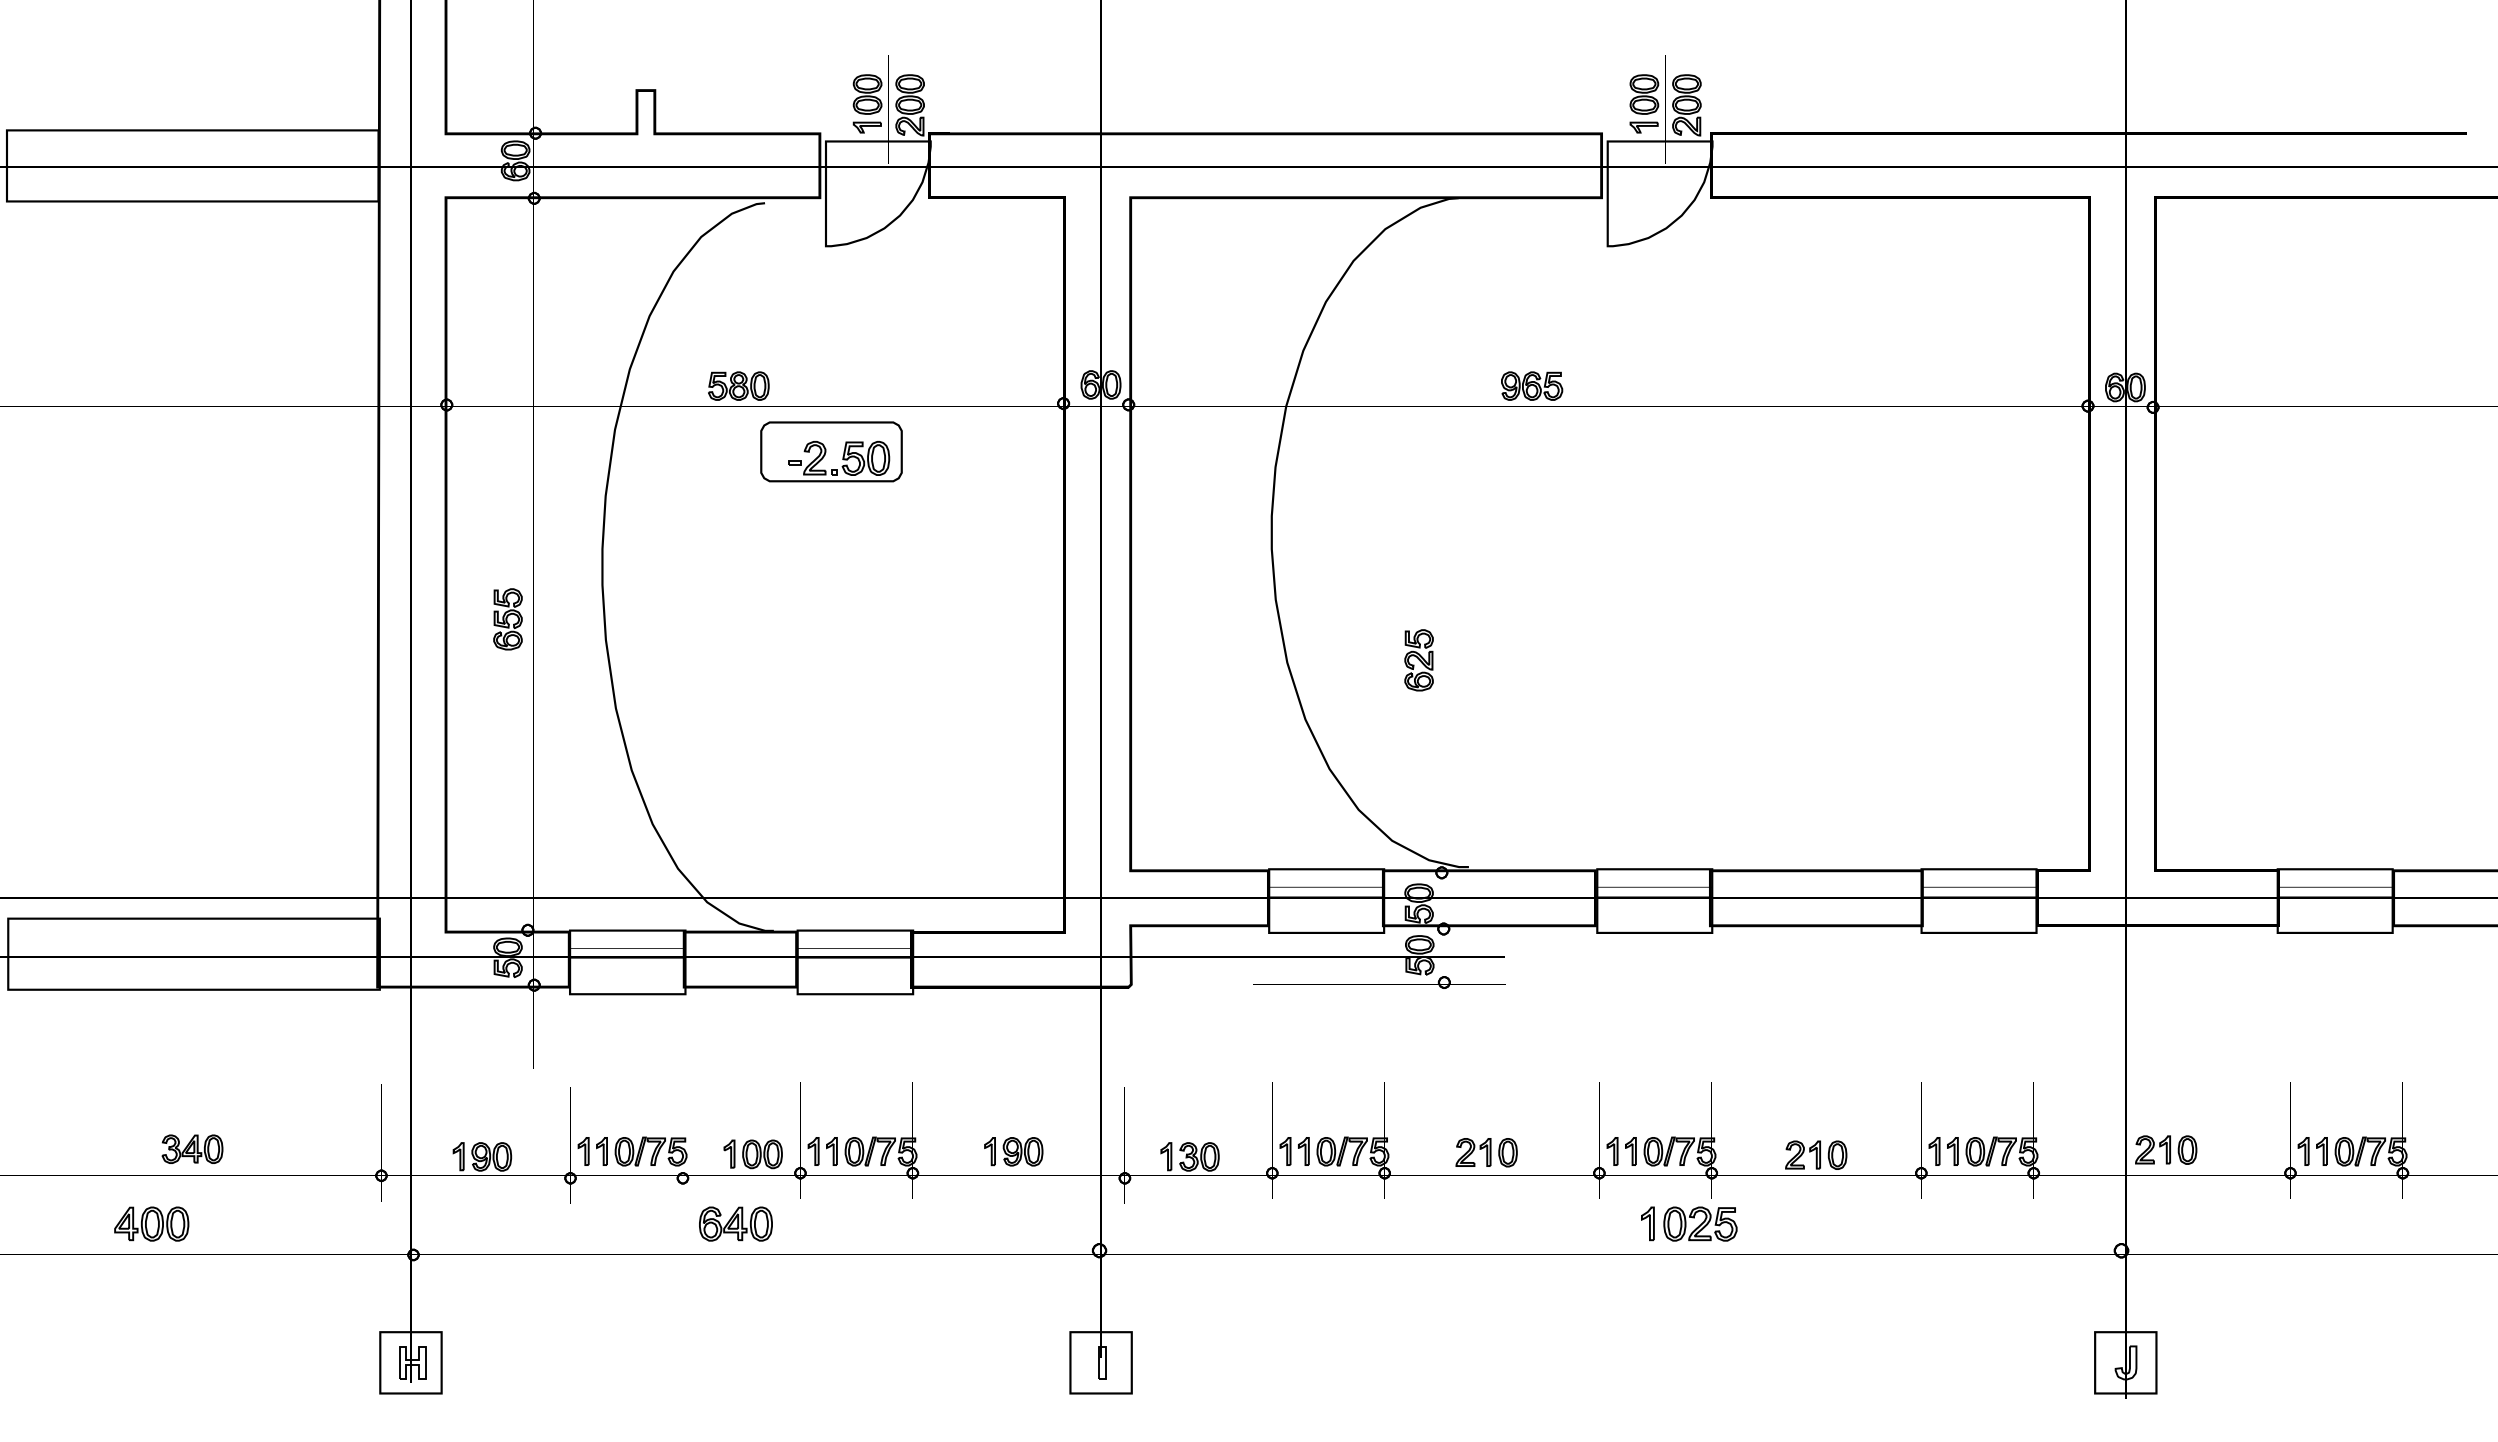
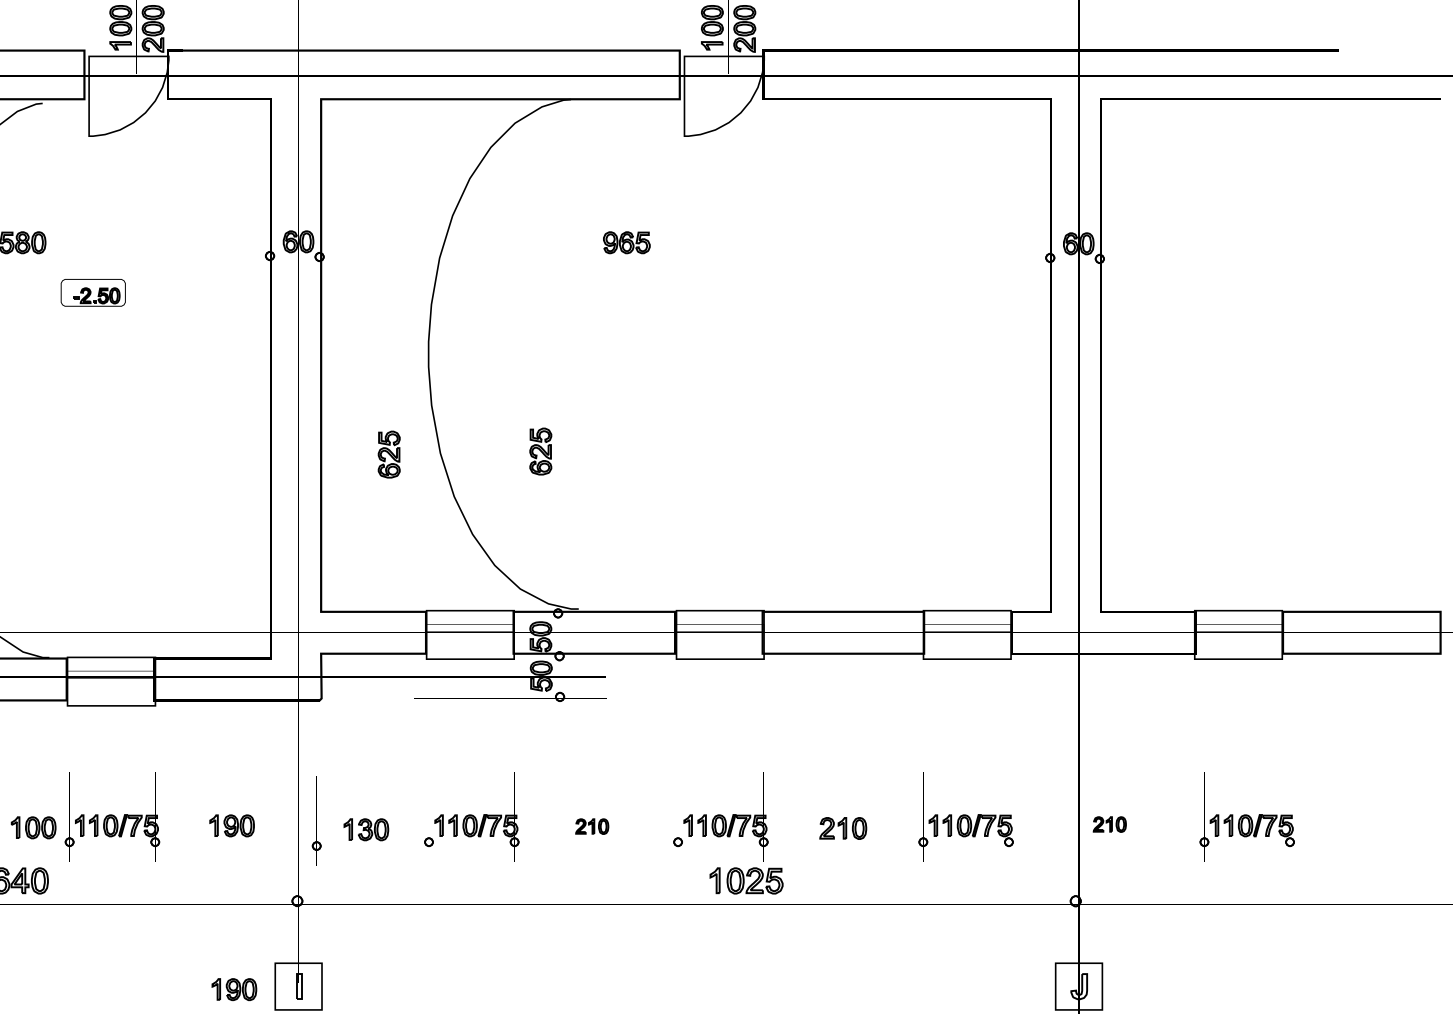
part: (831, 451) -> (93, 292), size x0.6
part: (1219, 664) -> (388, 454), added
part: (2166, 1149) -> (1110, 824), size x0.7
part: (1486, 1152) -> (592, 826), size x0.7
part: (1016, 1366) -> (234, 989), added

